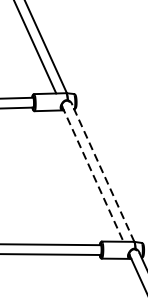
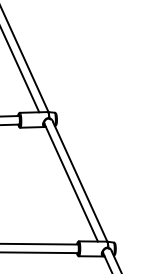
line: (103, 172) -> (80, 181), dashed -> solid
line: (93, 174) -> (71, 182), dashed -> solid

